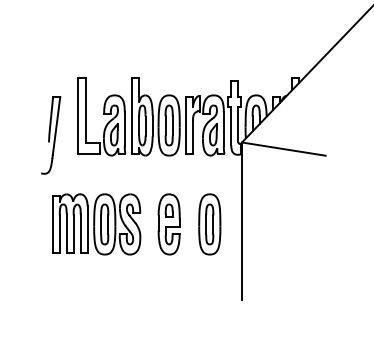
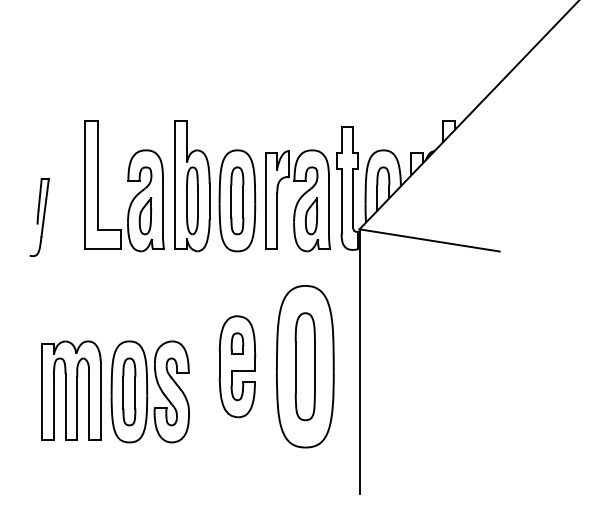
part: (51, 135) -> (40, 217), size x0.6
part: (96, 224) -> (115, 392), moved
part: (209, 224) -> (305, 366), size x1.6

